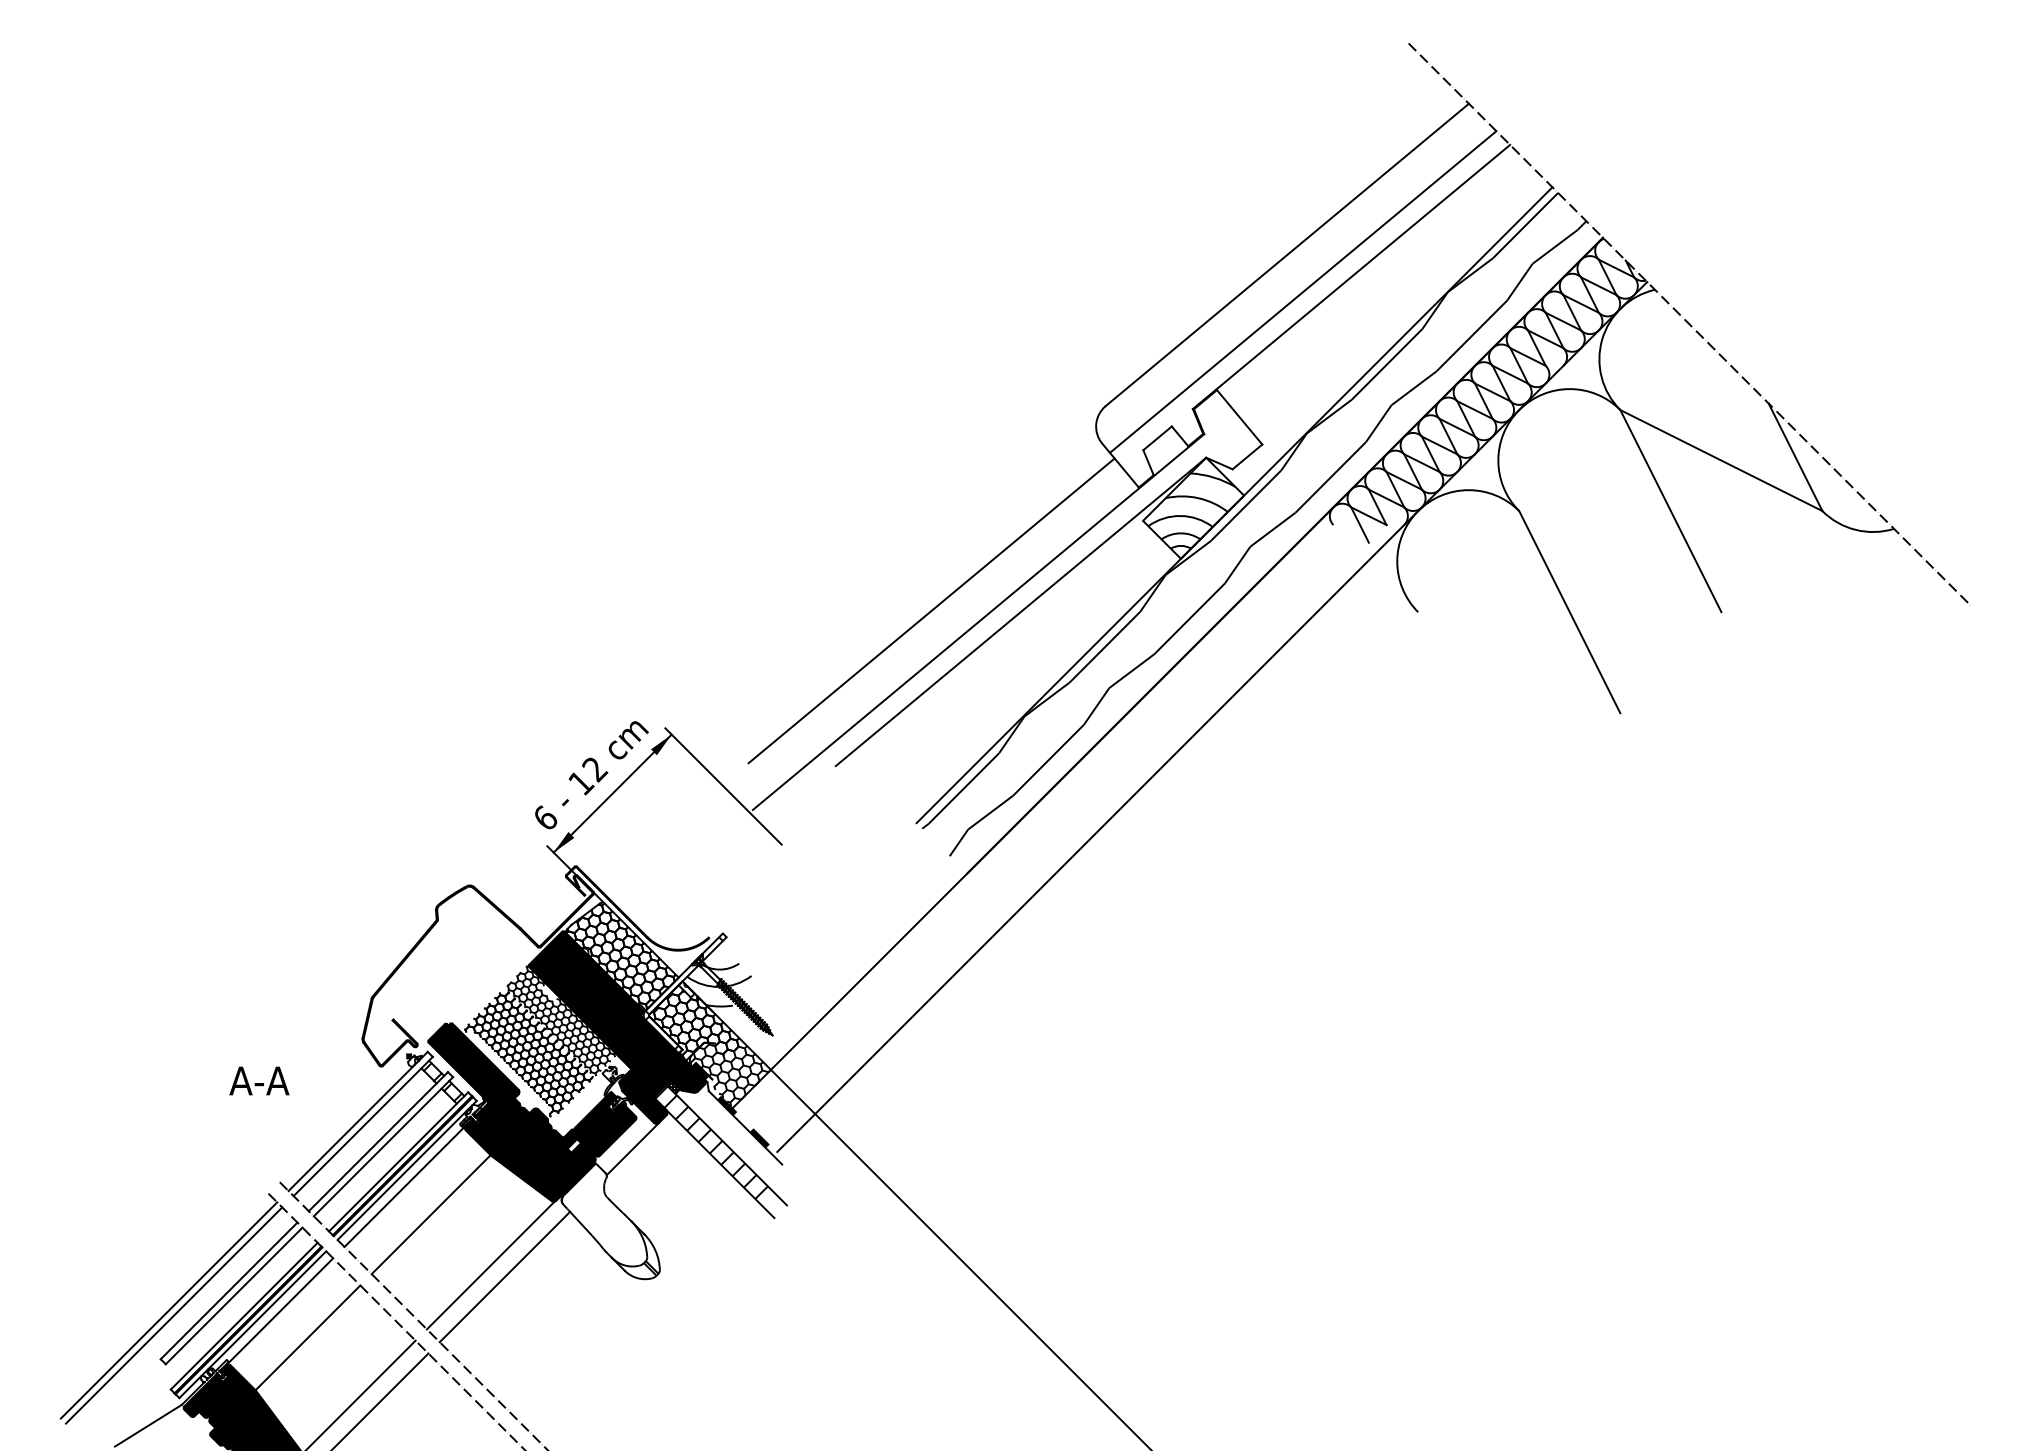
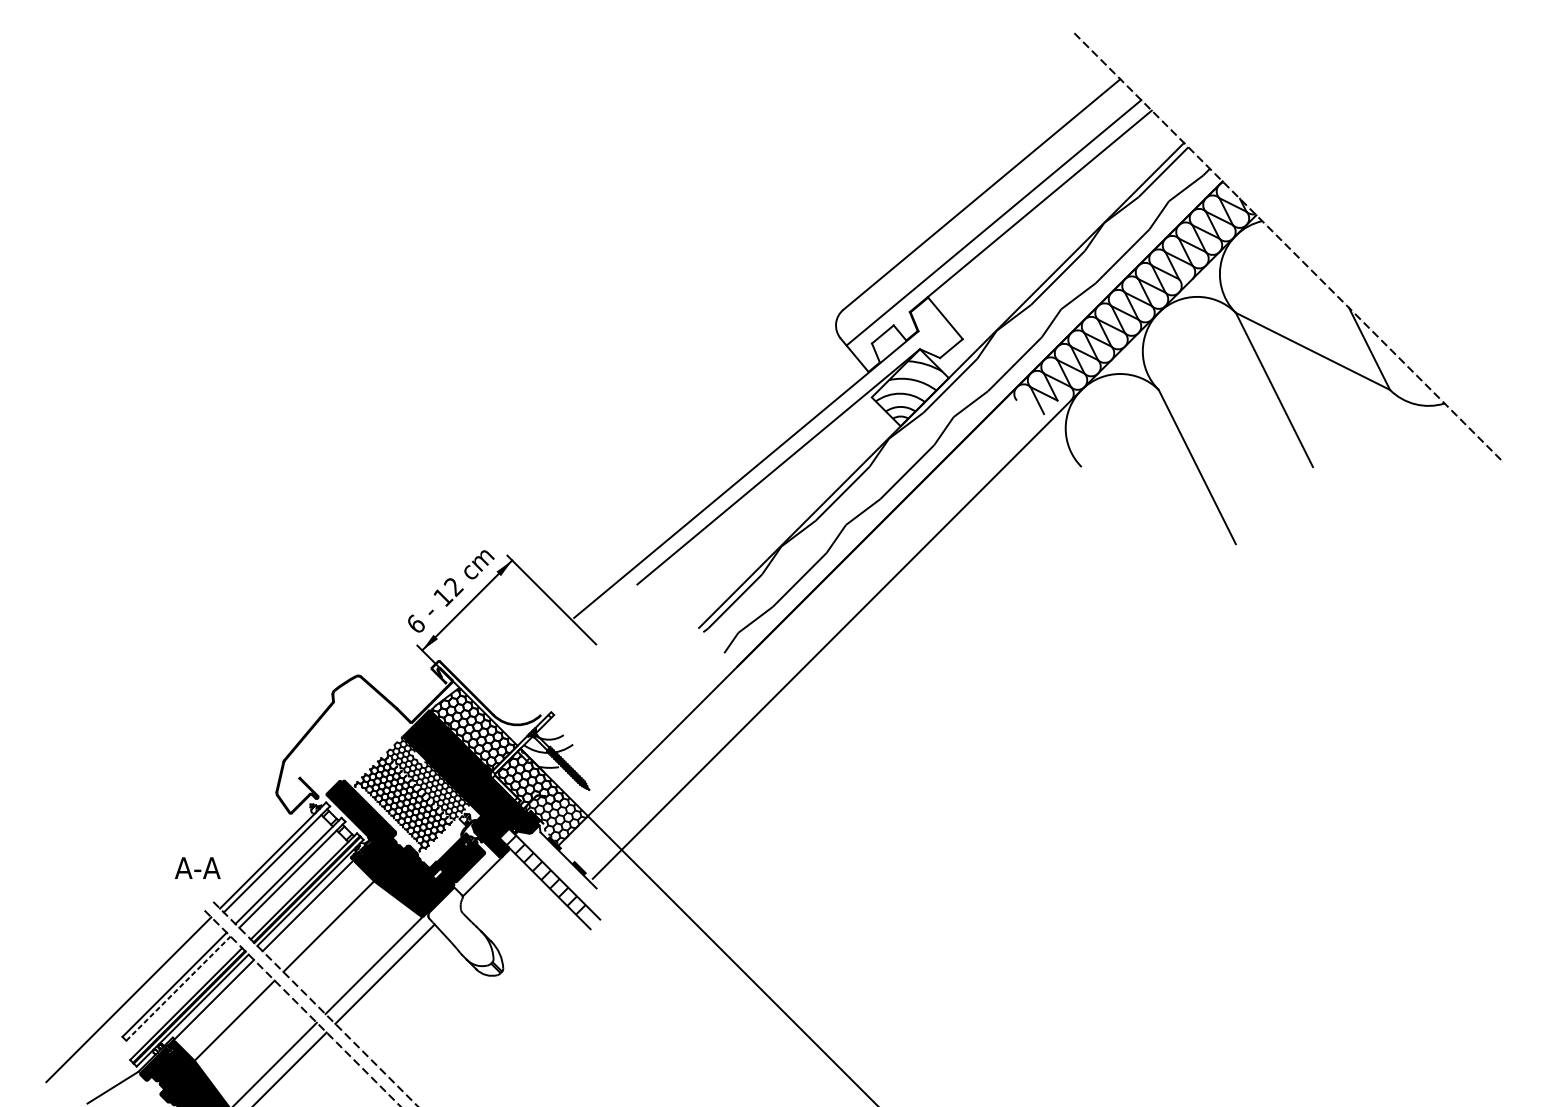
line: (931, 610) -> (710, 465), removed
text: (259, 1080) -> (197, 867), moved
line: (234, 1295) -> (178, 988), solid -> dashed
line: (173, 1315) -> (132, 1003), removed

